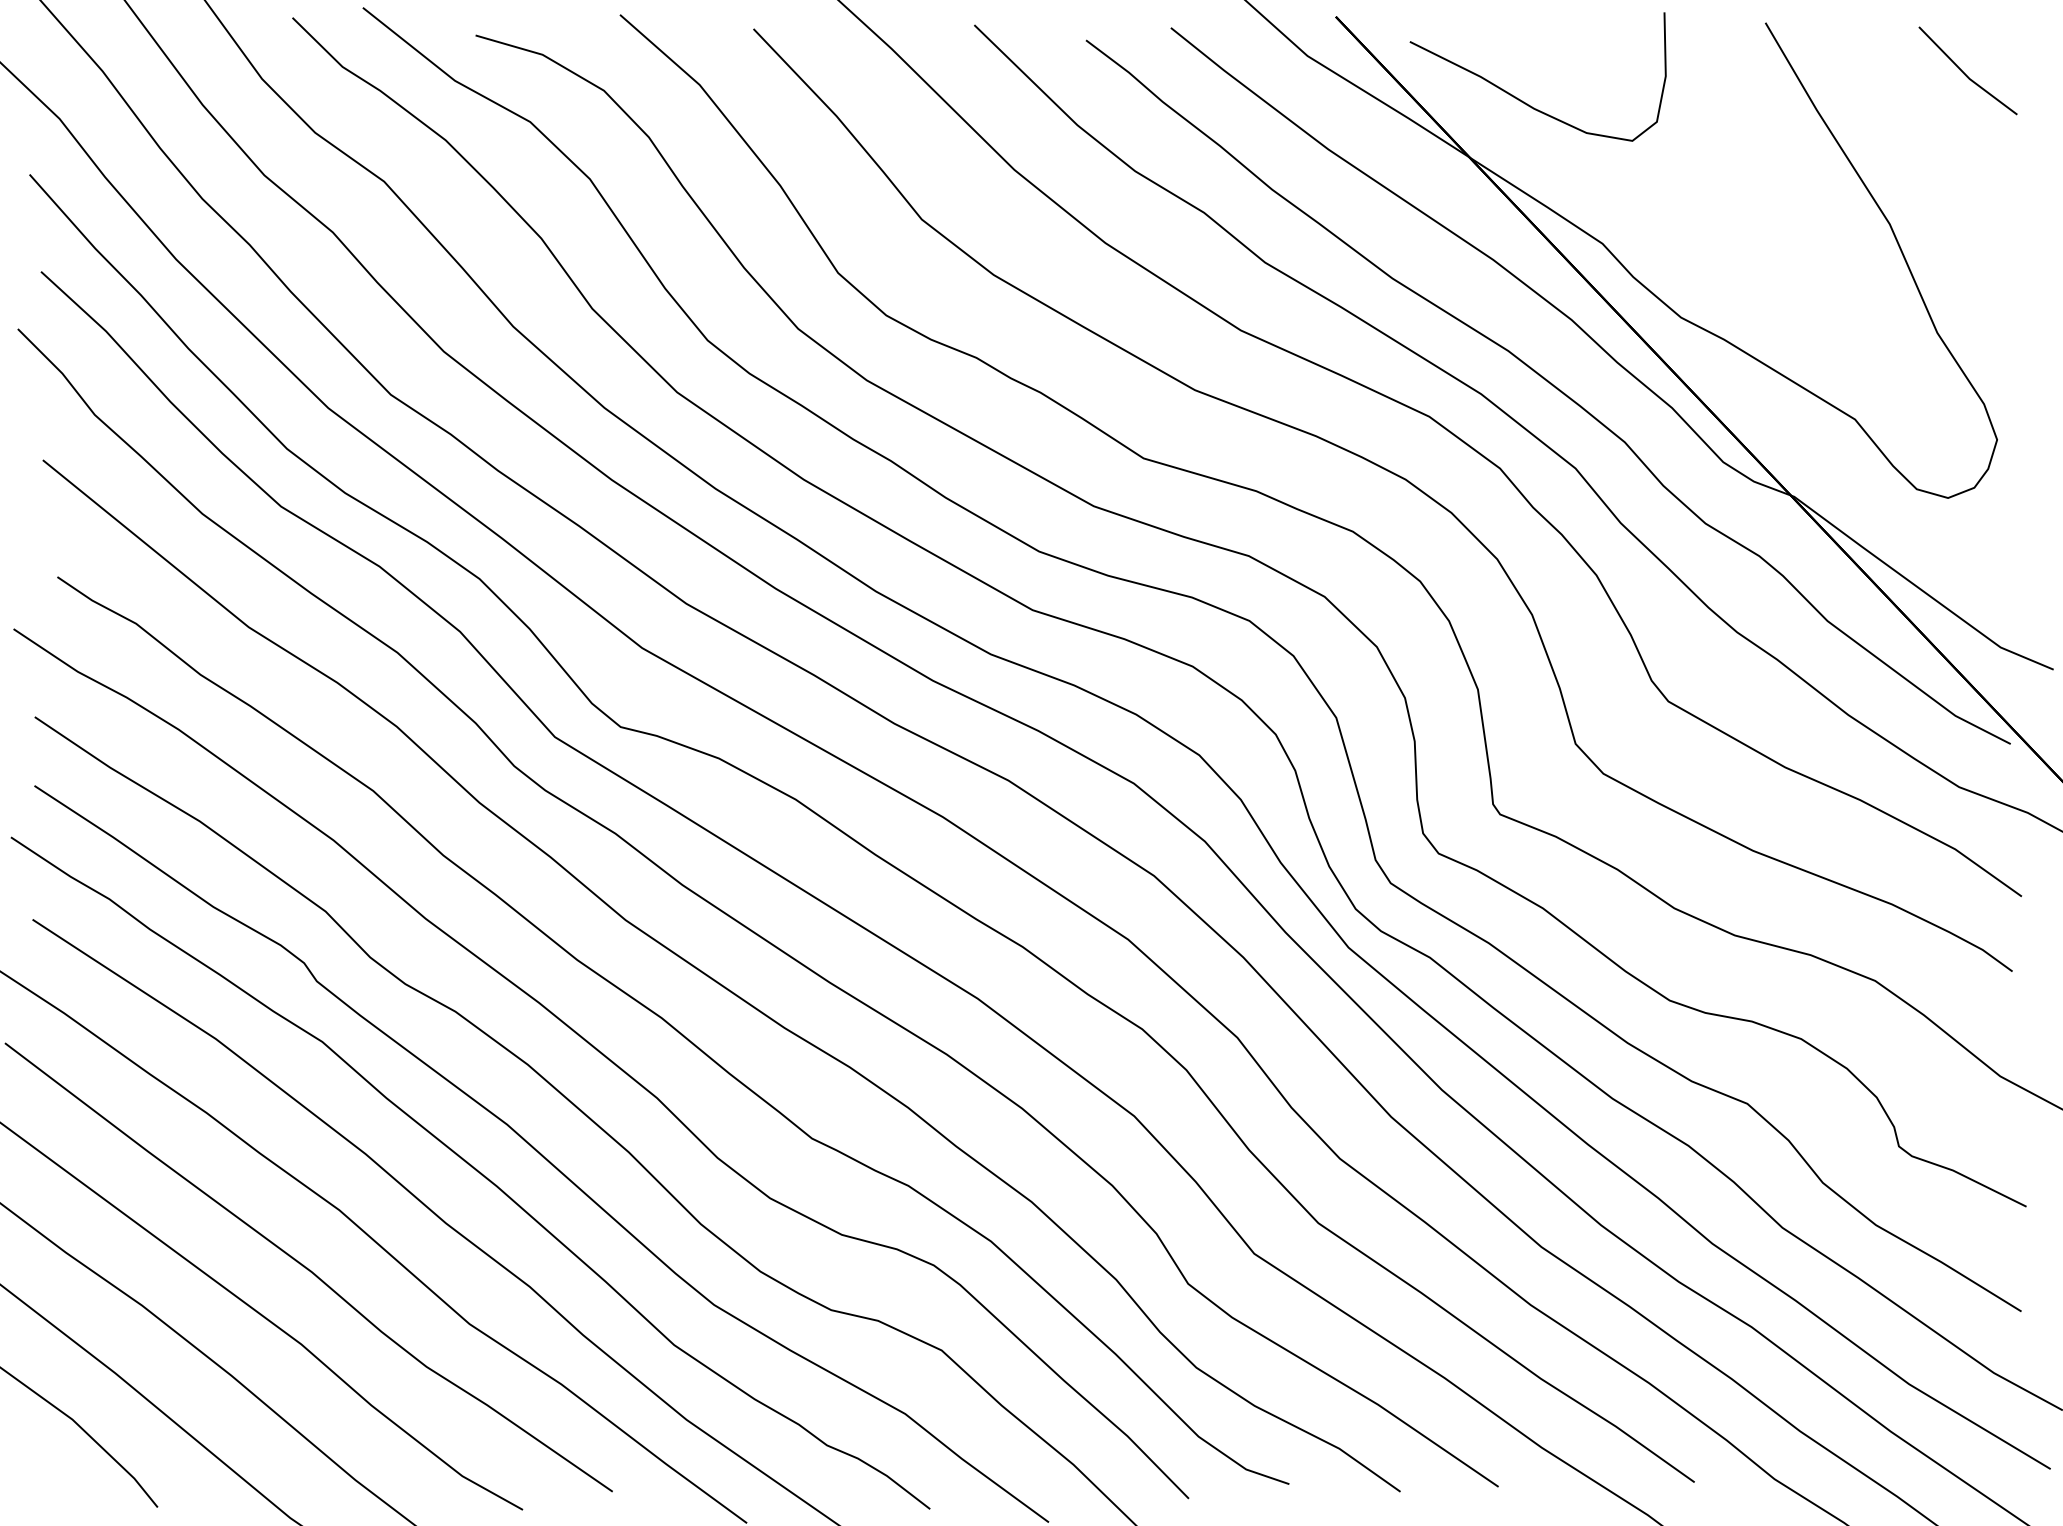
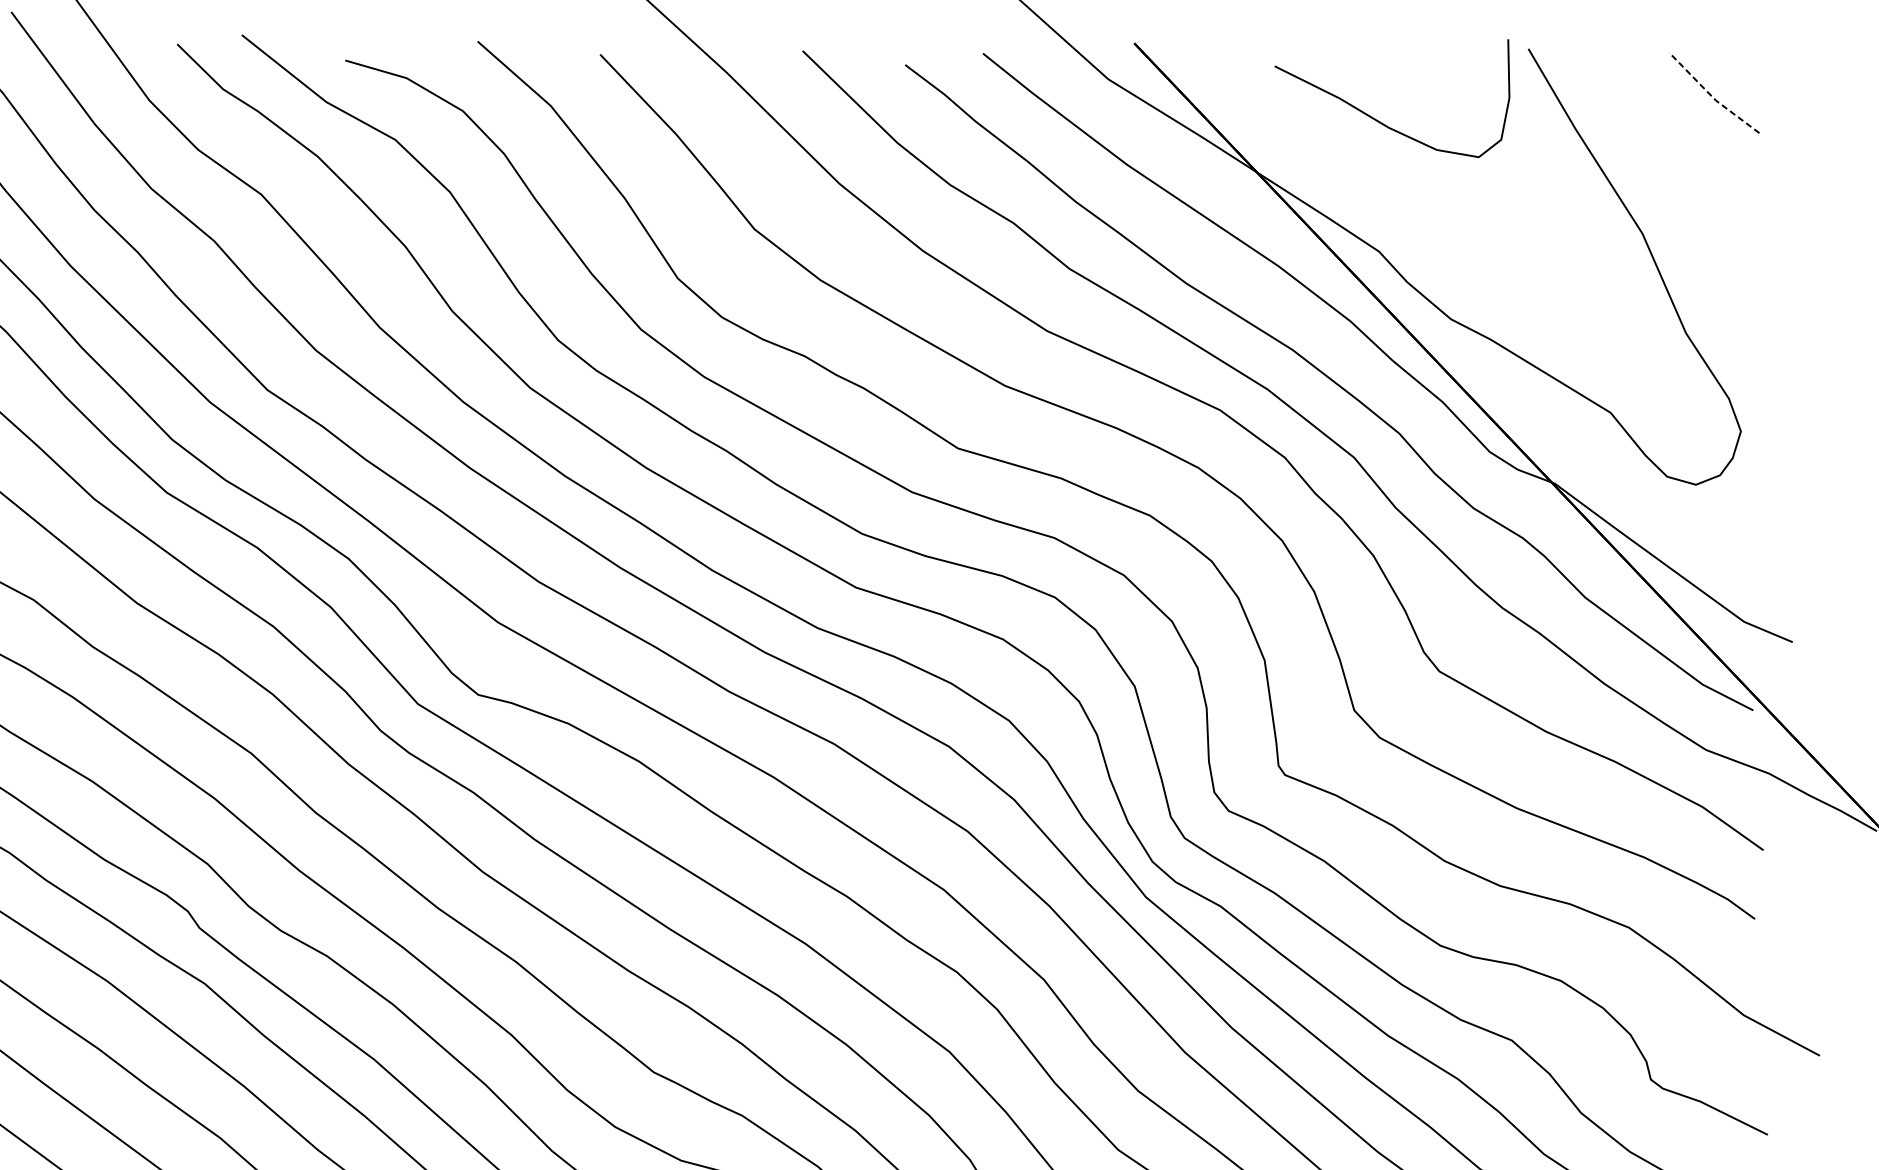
line: (1965, 74) -> (1711, 96), solid -> dashed
curve: (1524, 101) -> (1379, 121), moved

